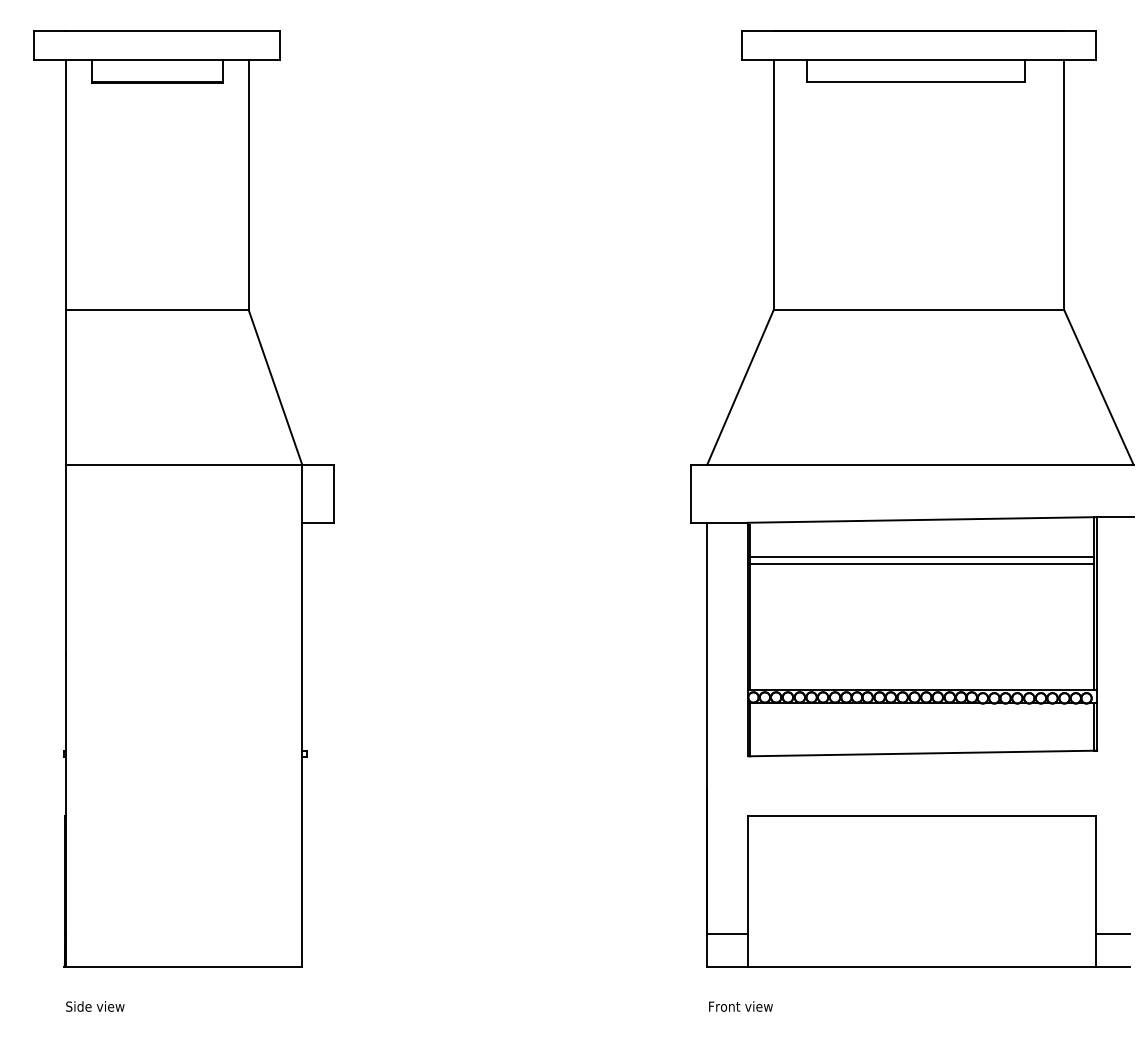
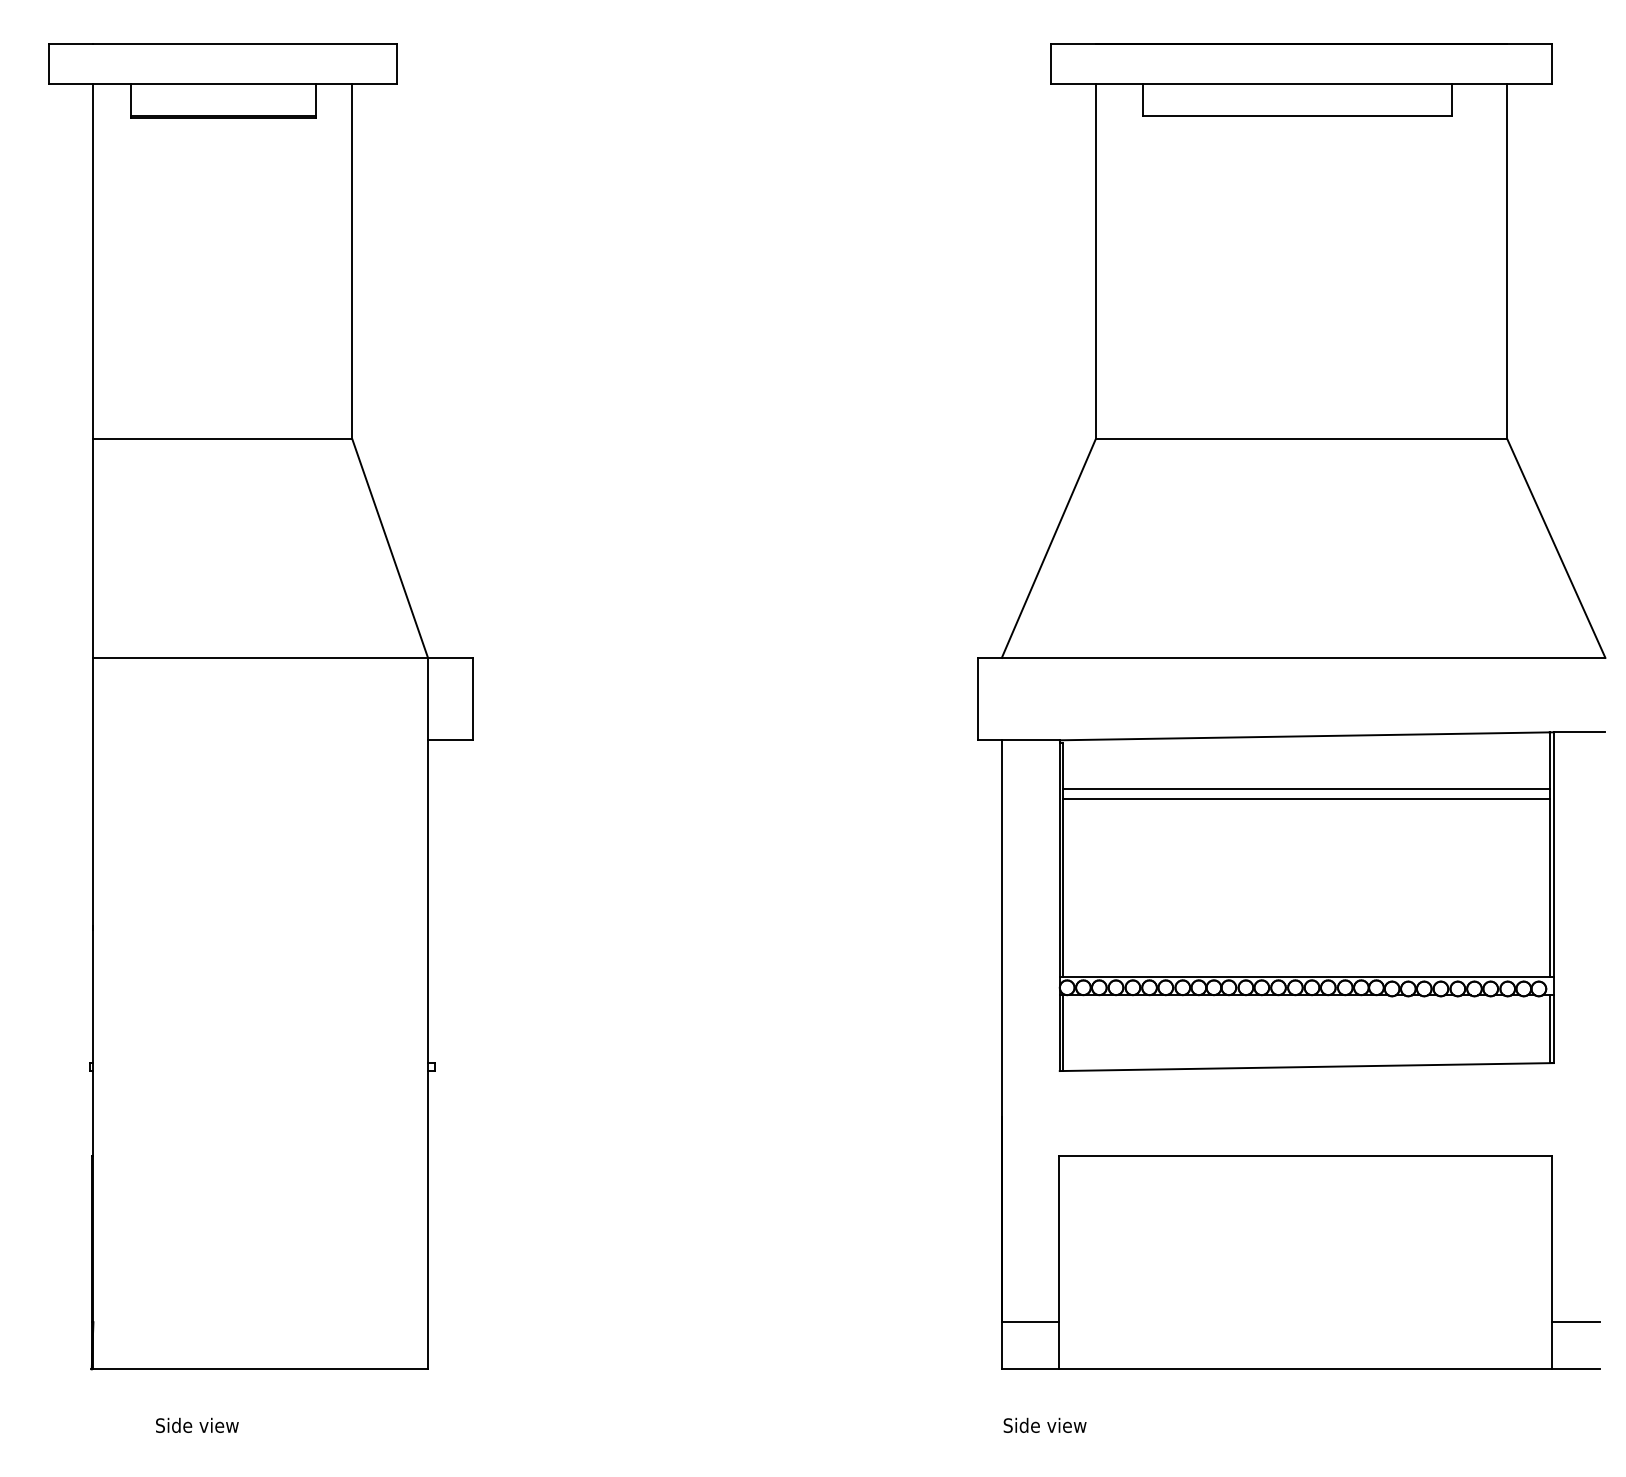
text: (95, 1006) -> (197, 1425), moved
text: (740, 1006) -> (1048, 1425), Front view -> Side view

